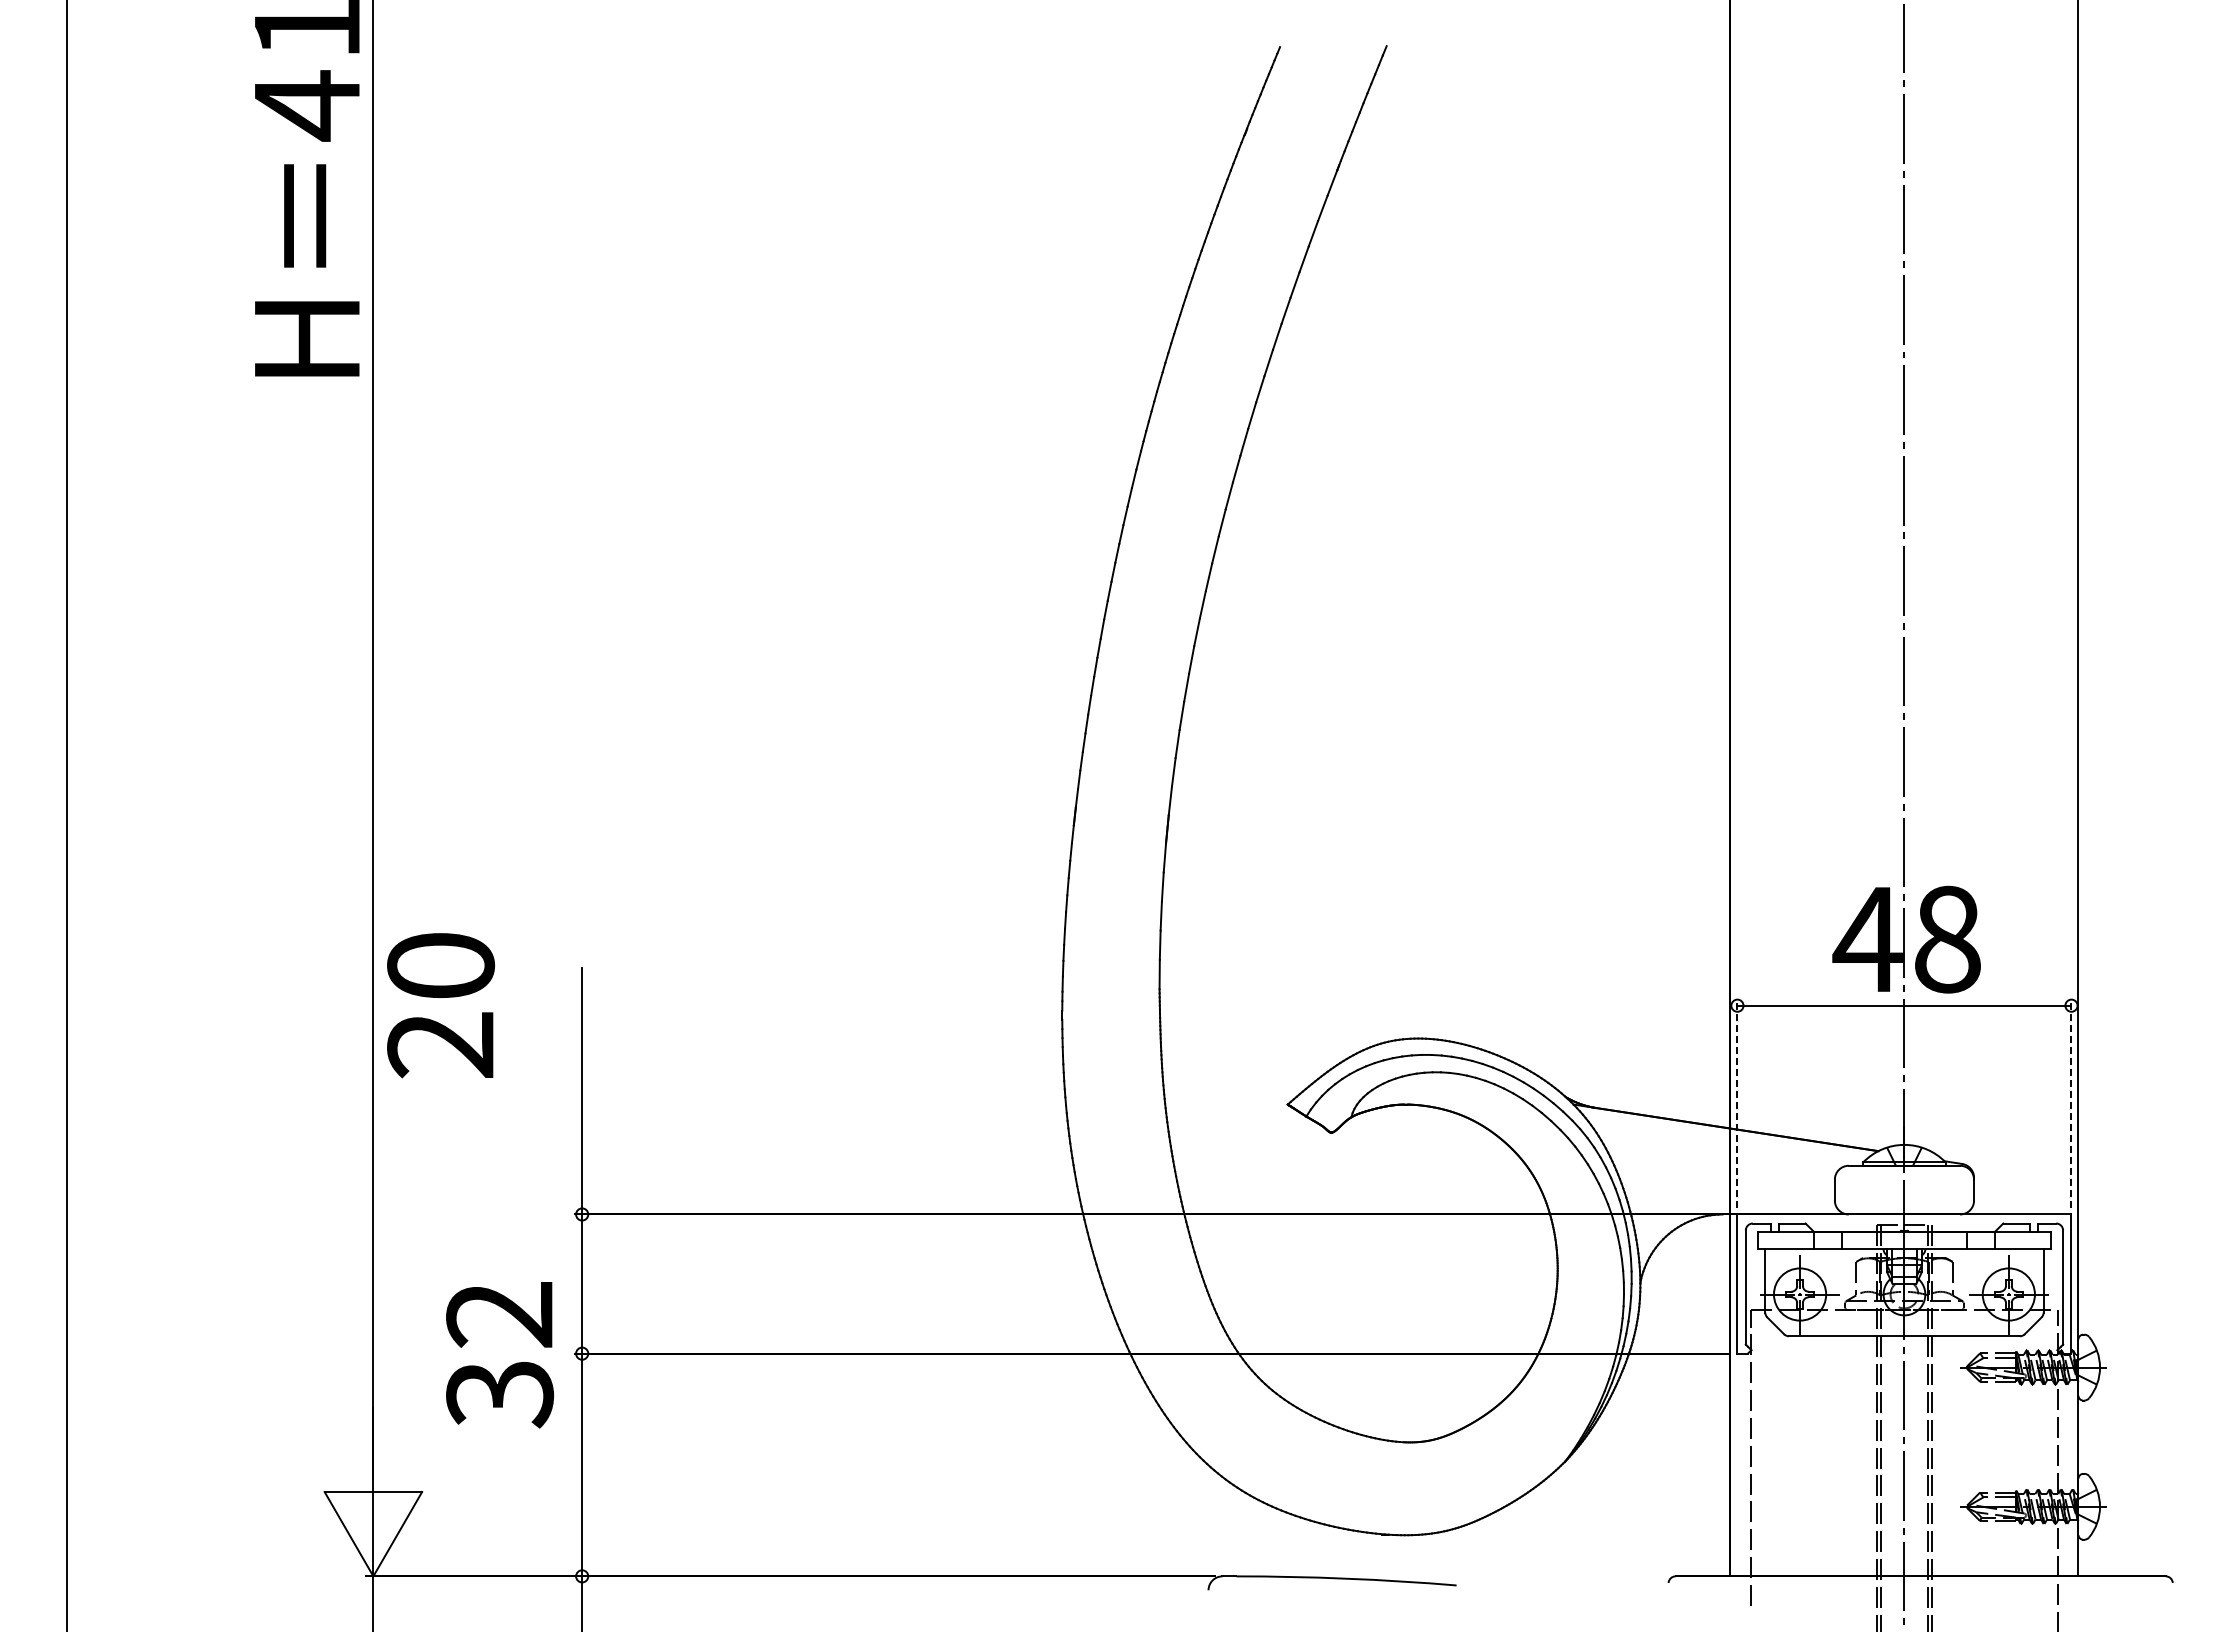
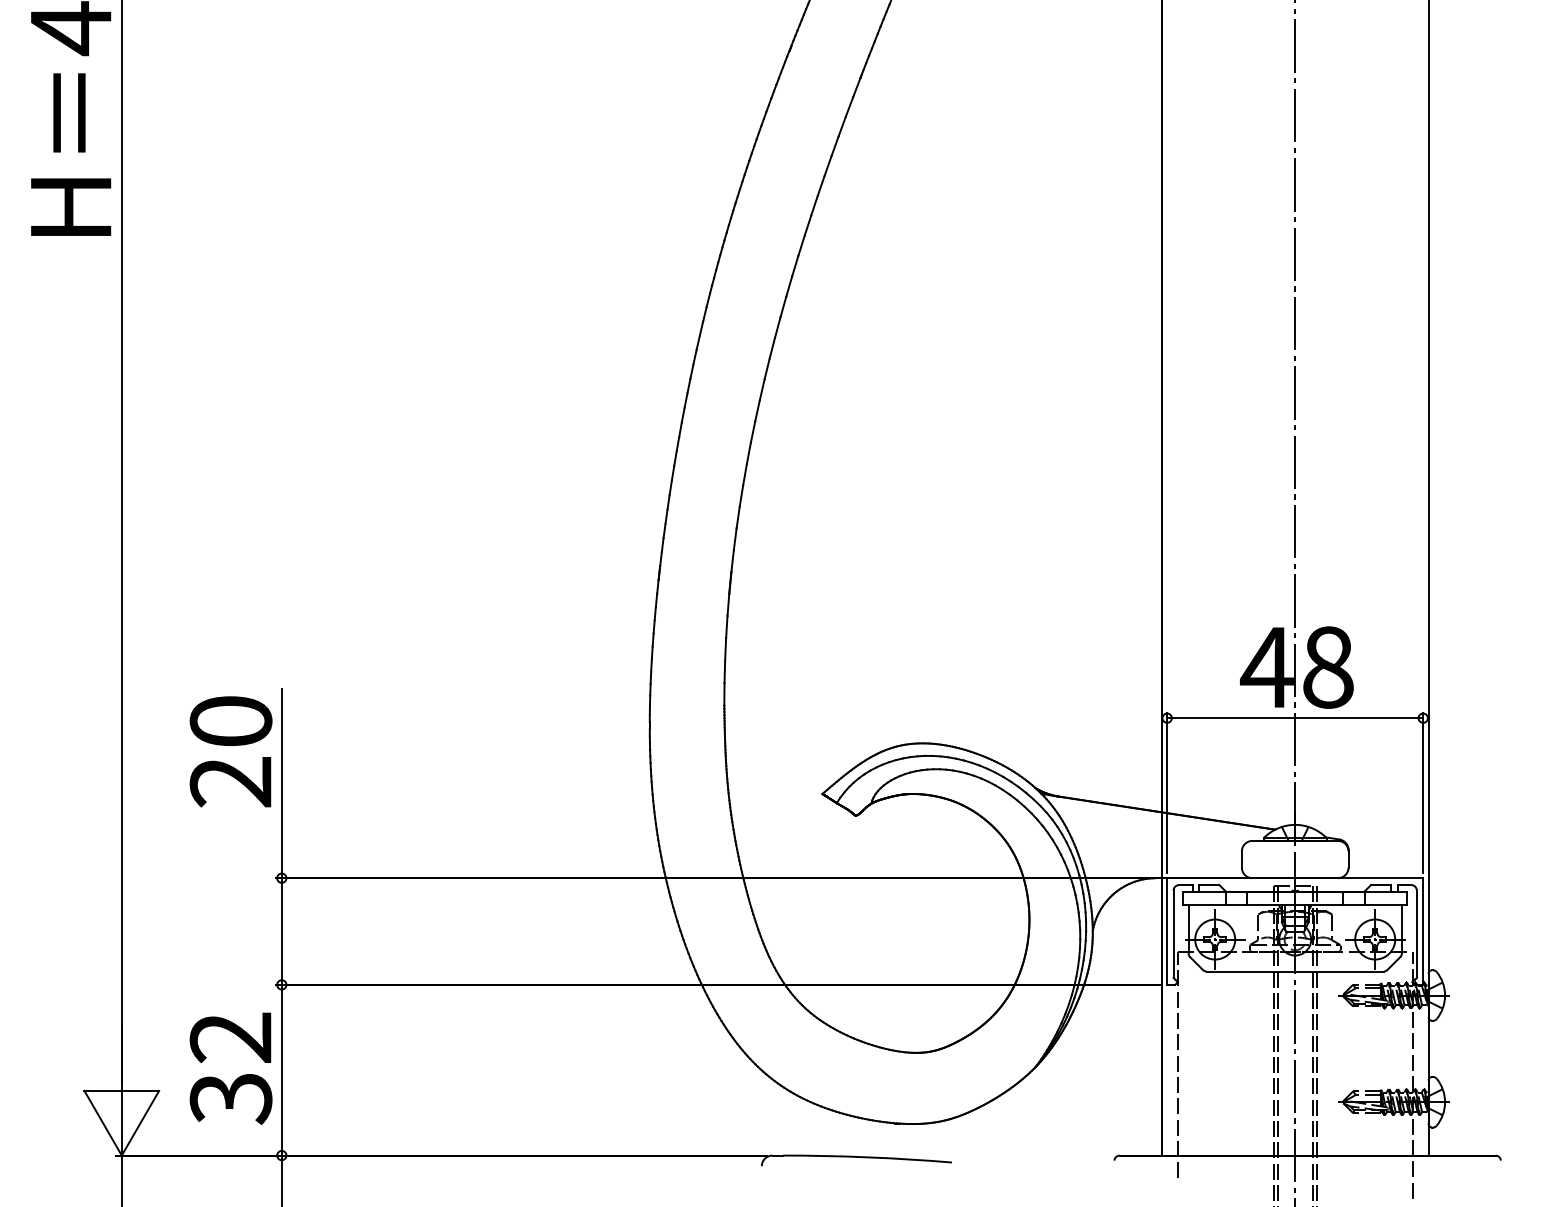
text: (440, 1005) -> (230, 751), moved
line: (1737, 1102) -> (1167, 792), dashed -> solid
line: (2071, 1102) -> (1423, 792), dashed -> solid
text: (499, 1355) -> (230, 1069), moved

